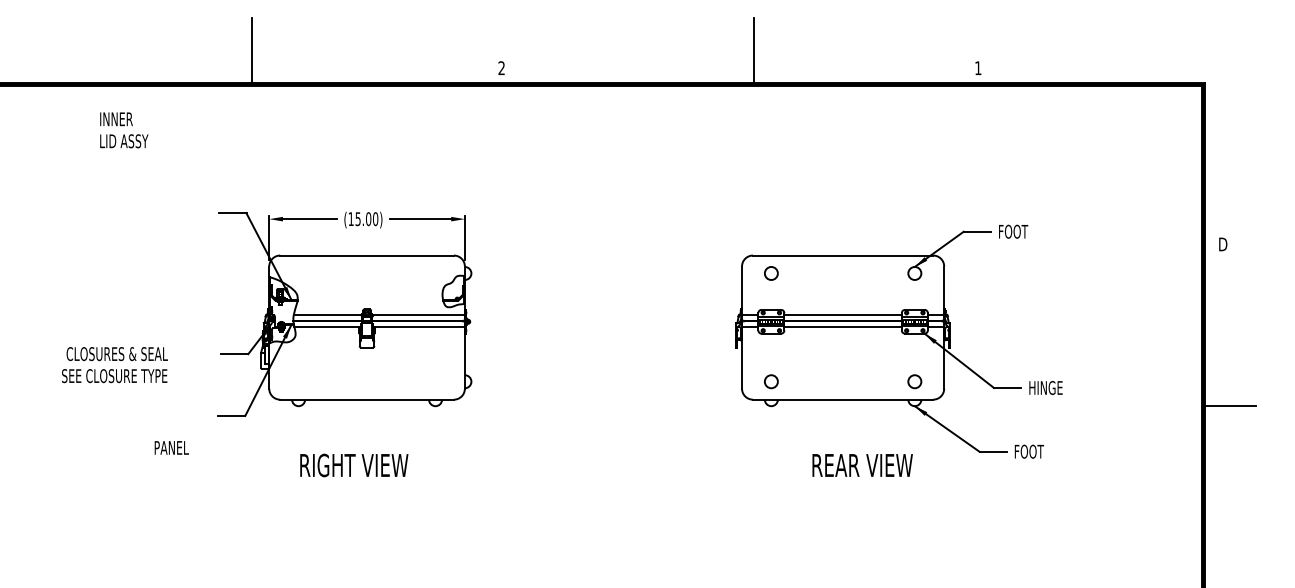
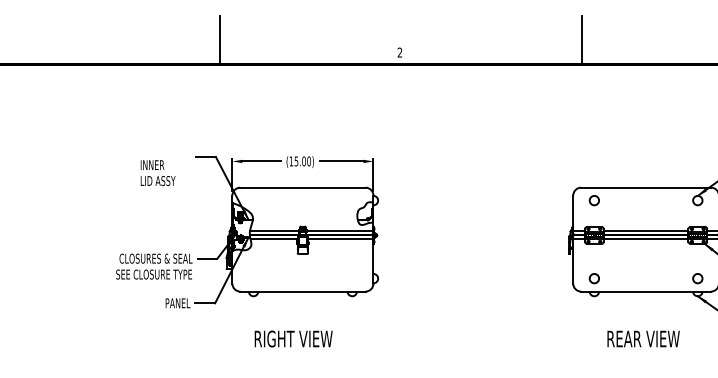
text: (124, 130) -> (158, 173), moved
text: (114, 365) -> (154, 266), moved
text: (171, 447) -> (177, 302), moved
text: (862, 465) -> (643, 339), moved

